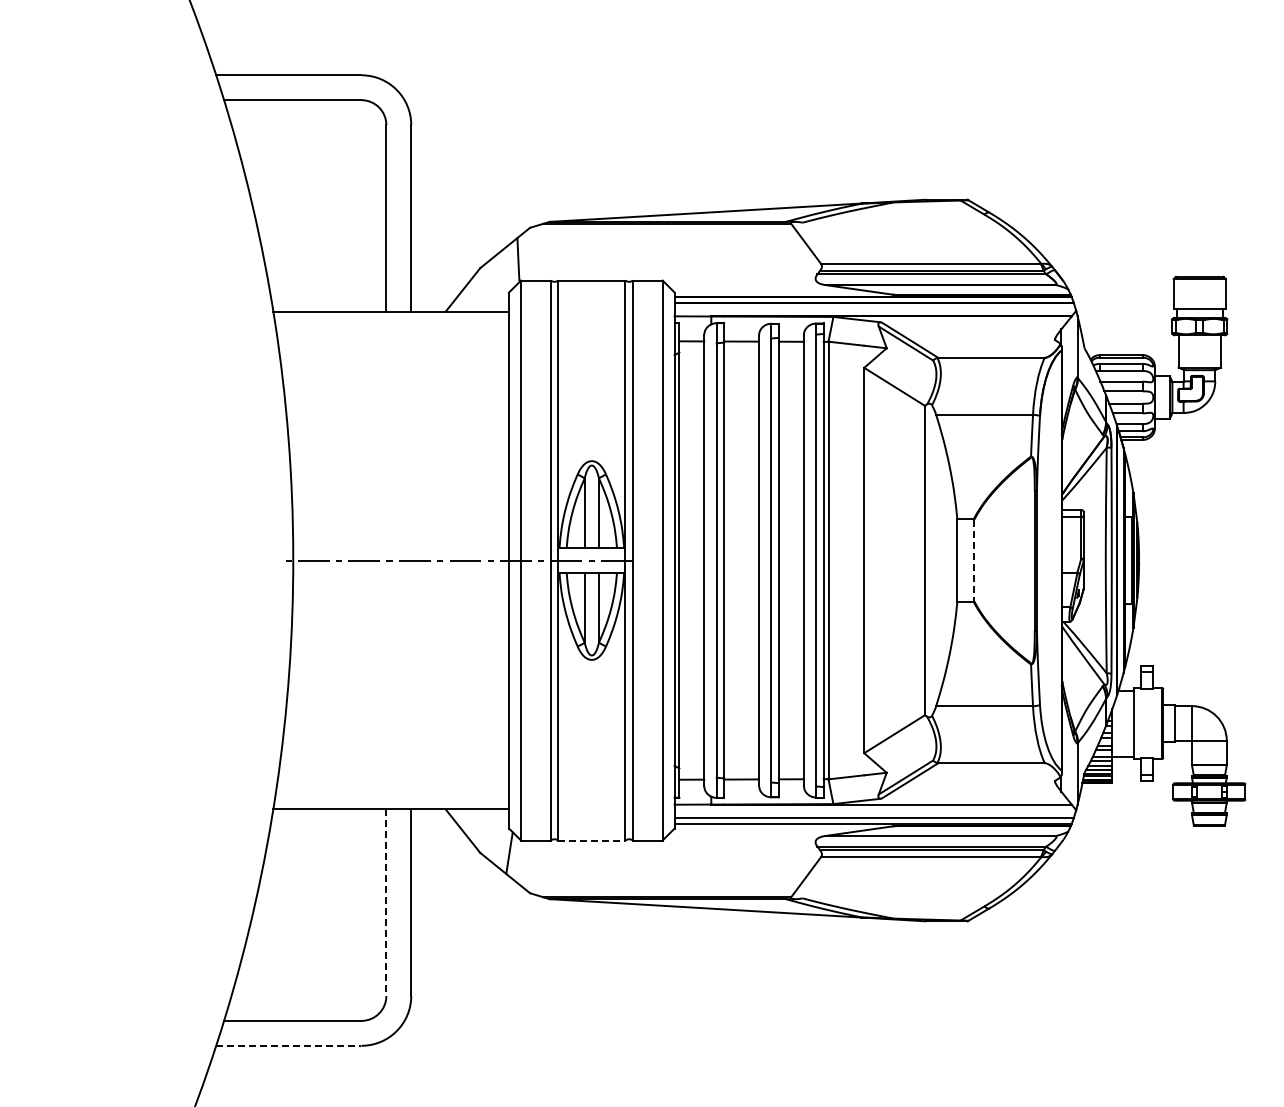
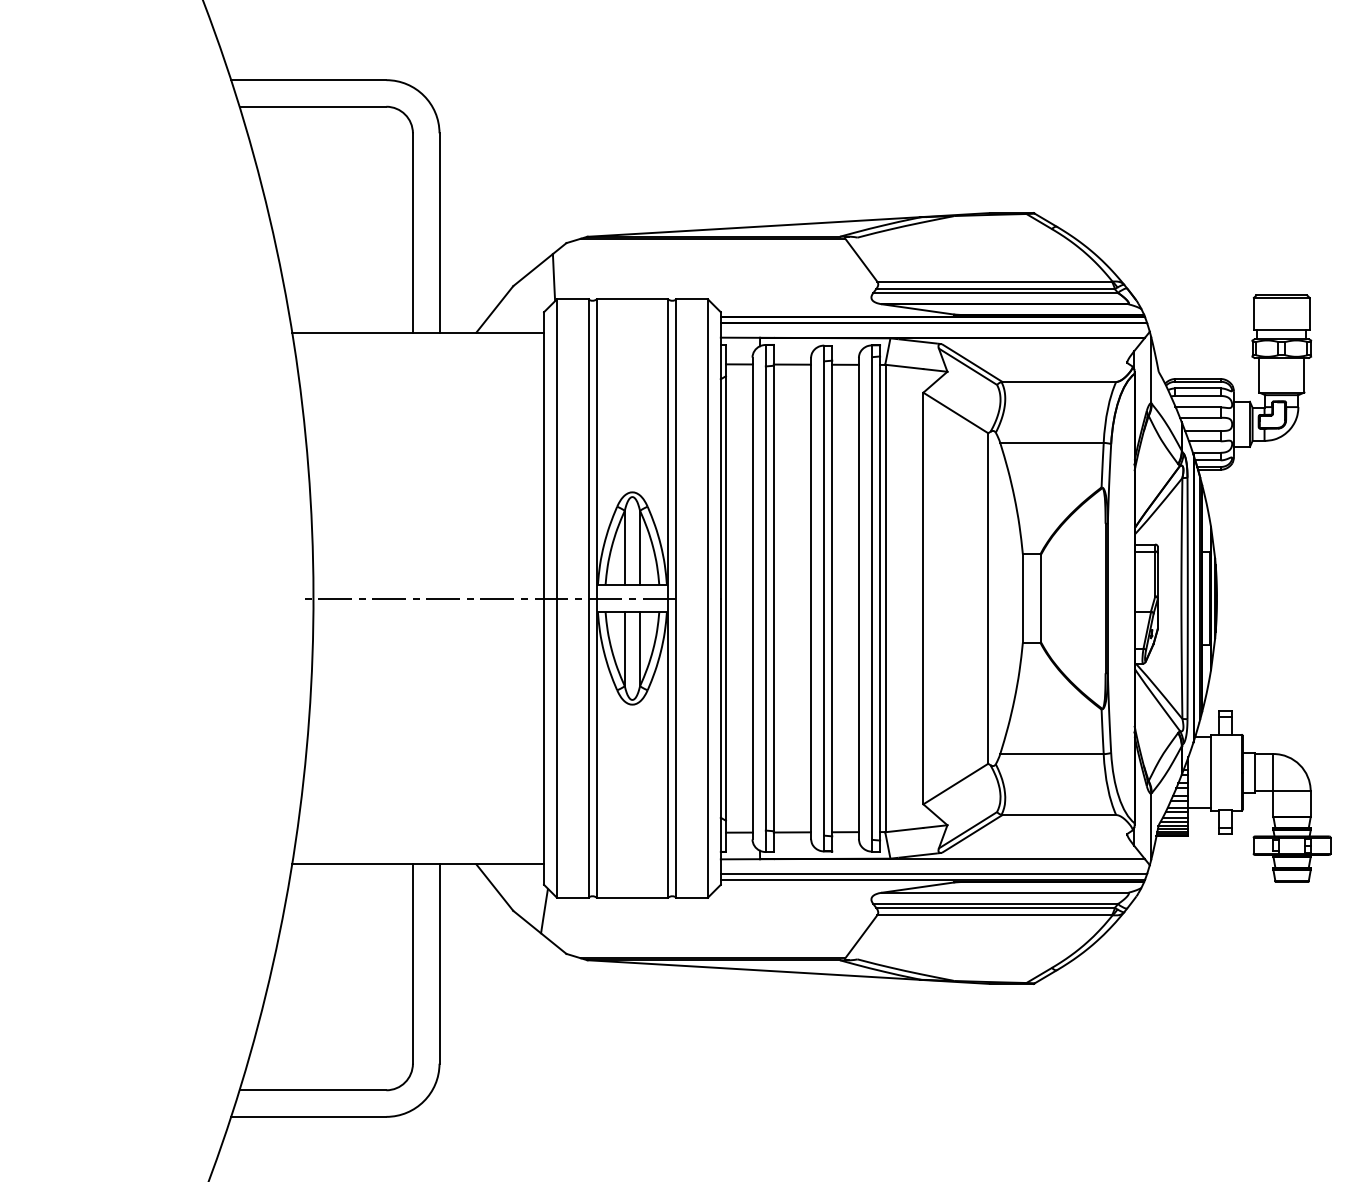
line: (974, 560) -> (1041, 598), dashed -> solid
line: (591, 840) -> (632, 897), dashed -> solid
line: (386, 903) -> (413, 964), dashed -> solid
line: (288, 1045) -> (308, 1116), dashed -> solid

